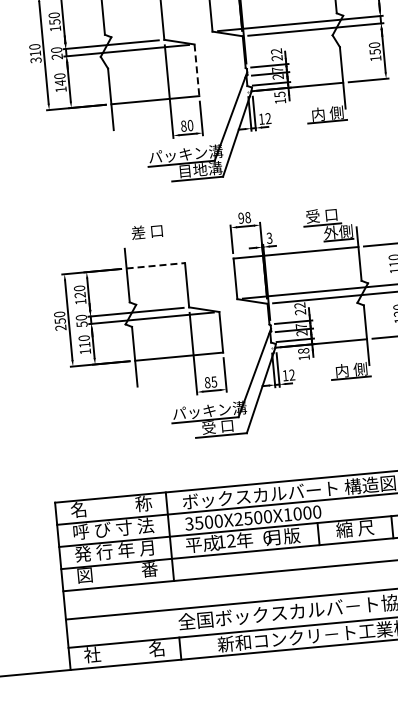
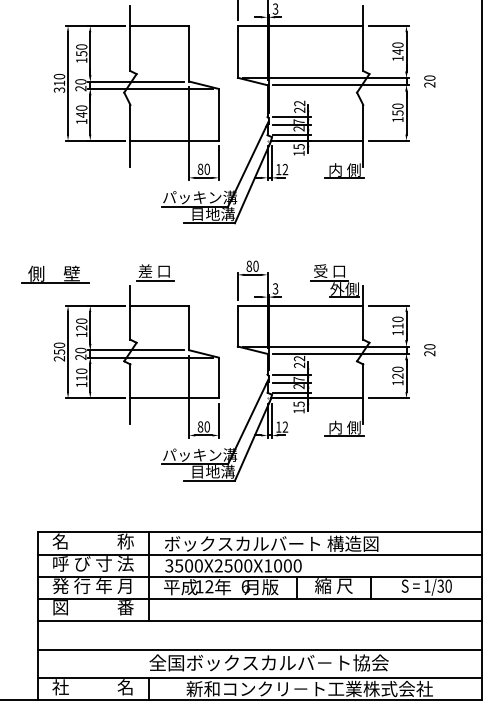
line: (196, 69) -> (218, 114), dashed -> solid
text: (244, 217) -> (252, 265), 98 -> 80
line: (148, 241) -> (154, 280), added
part: (57, 243) -> (63, 274), added
line: (156, 265) -> (160, 305), dashed -> solid
text: (81, 323) -> (80, 356), 50 -> 20
text: (303, 351) -> (298, 404), 18 -> 15
text: (213, 381) -> (206, 426), 85 -> 80
text: (223, 425) -> (212, 471), 受 口 -> 目地溝

